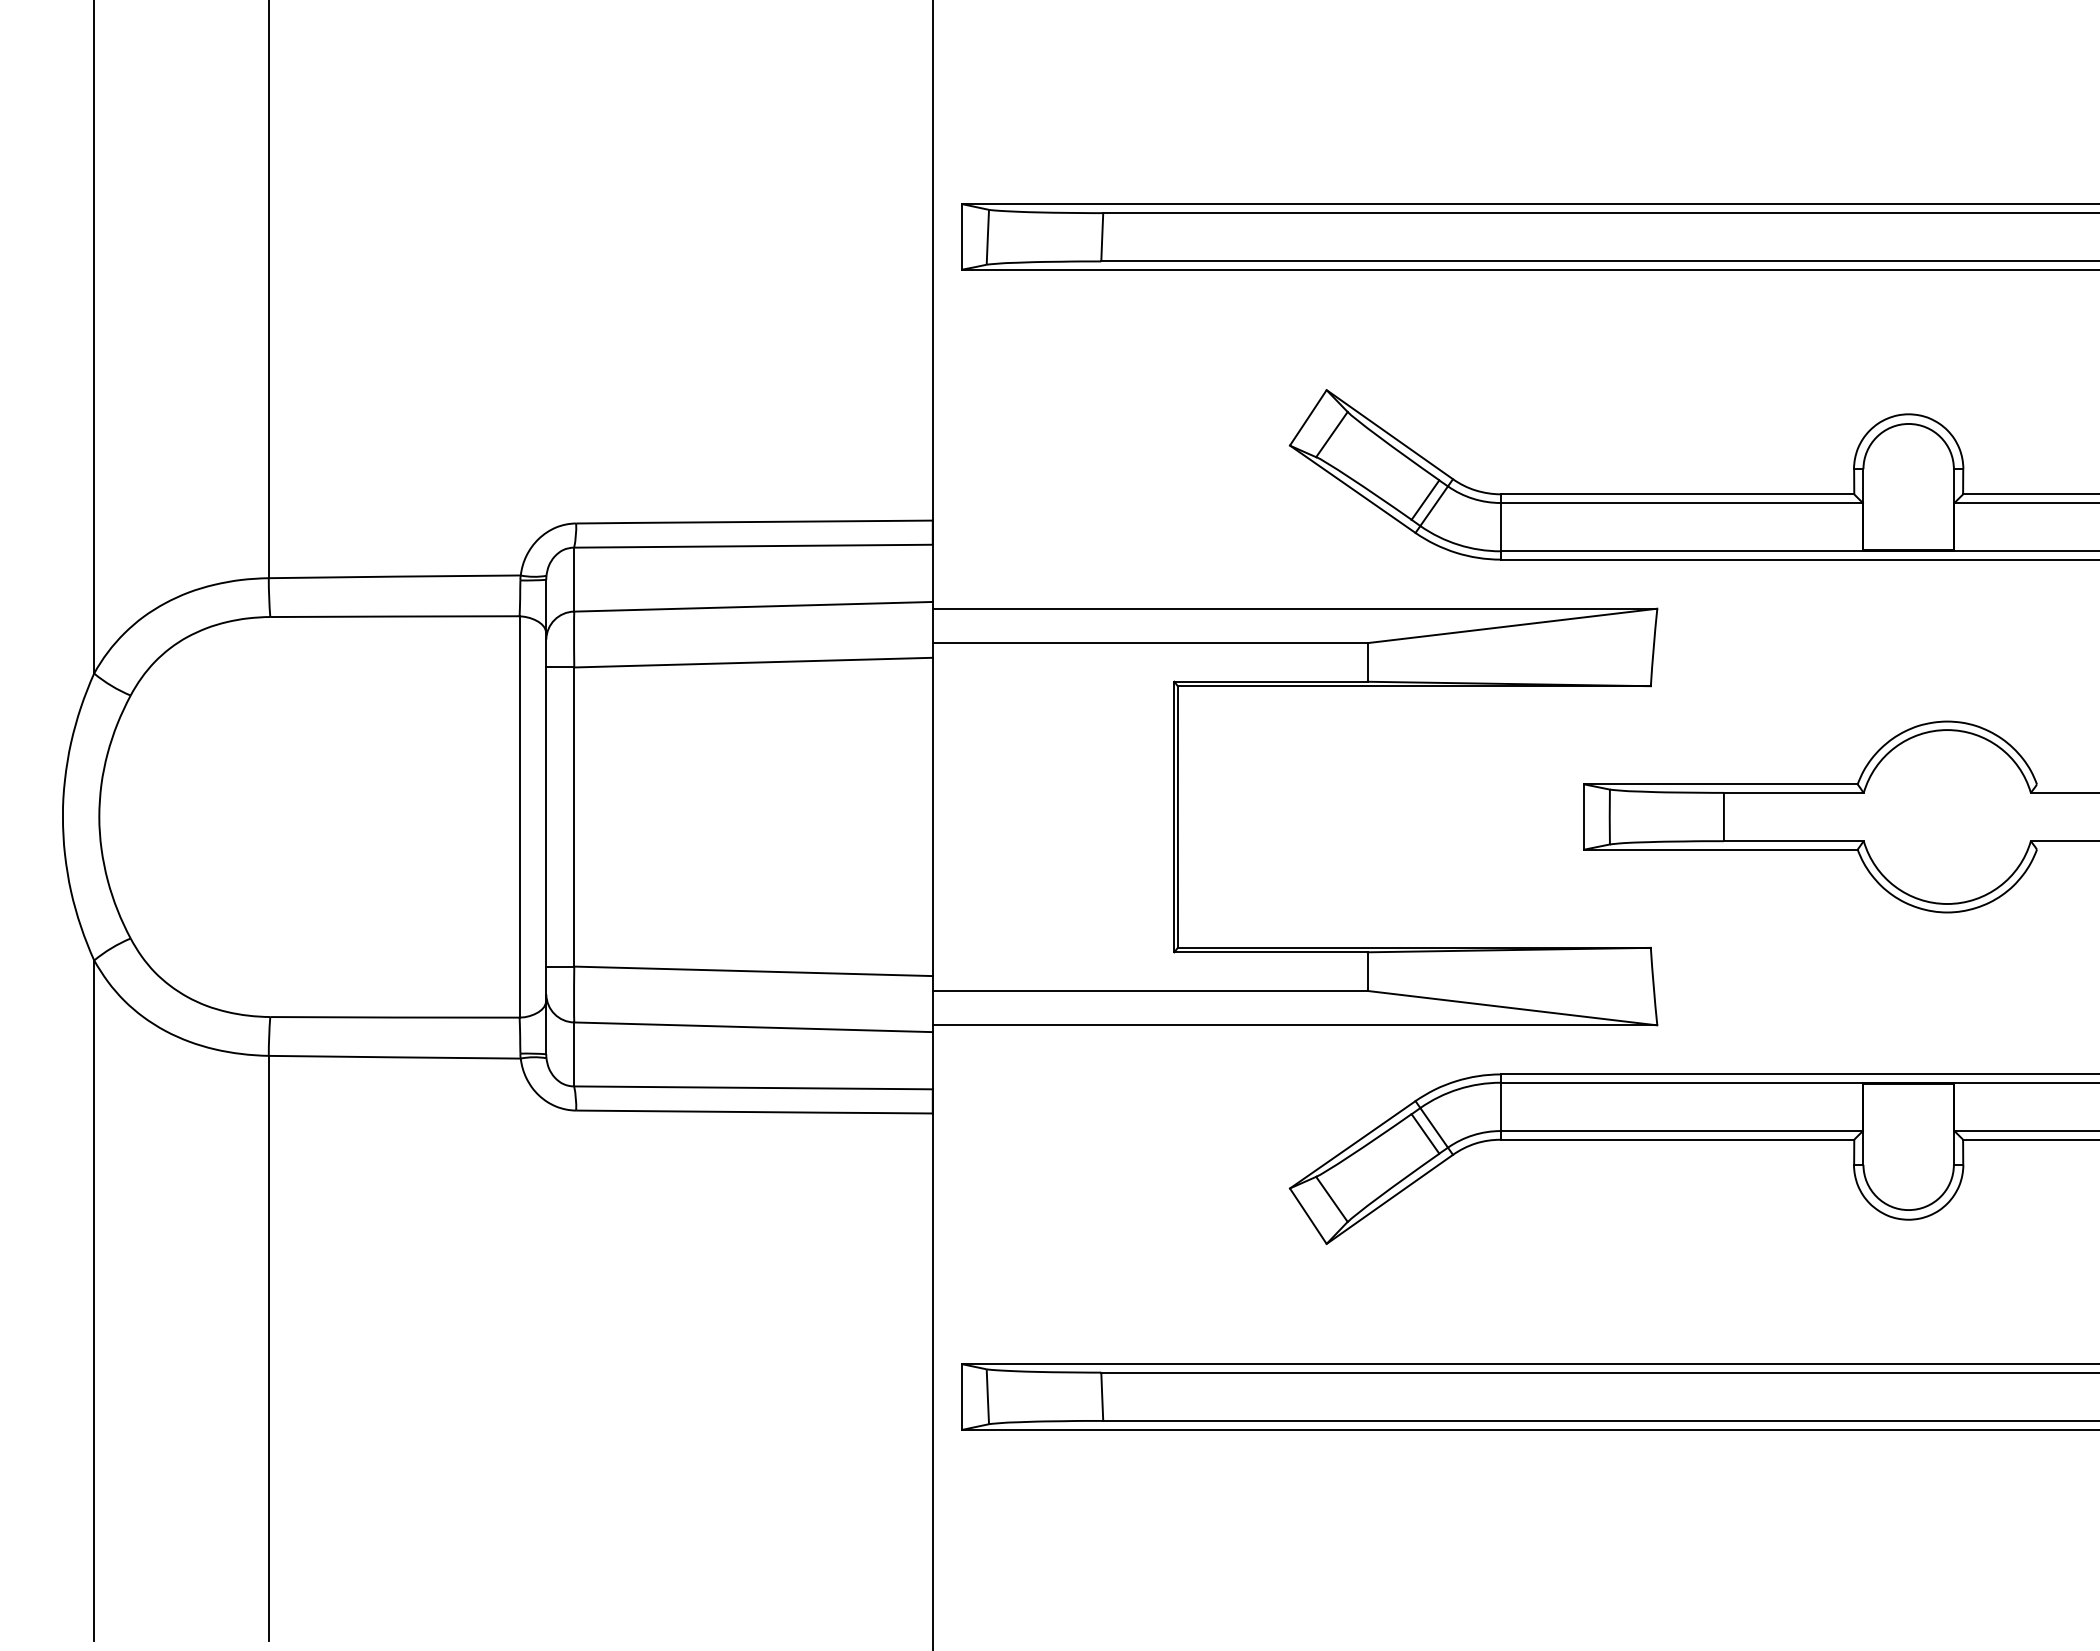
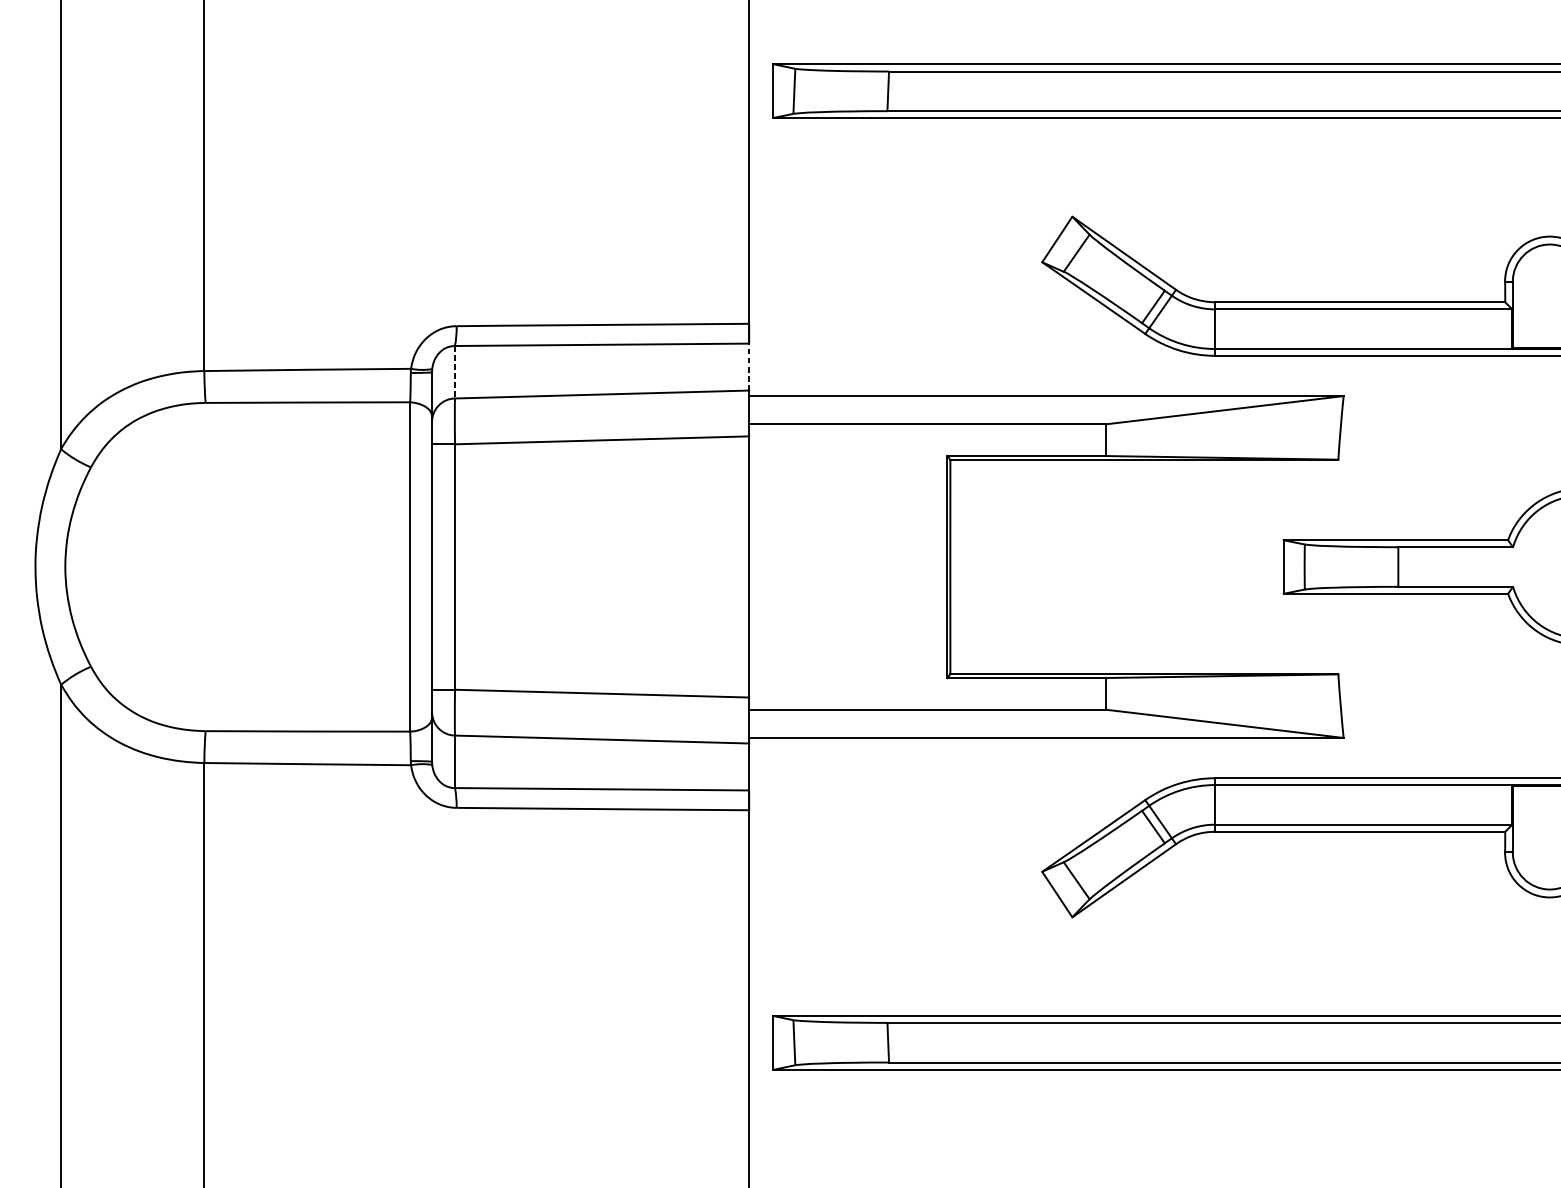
line: (932, 573) -> (748, 367), solid -> dashed
line: (574, 579) -> (455, 372), solid -> dashed

